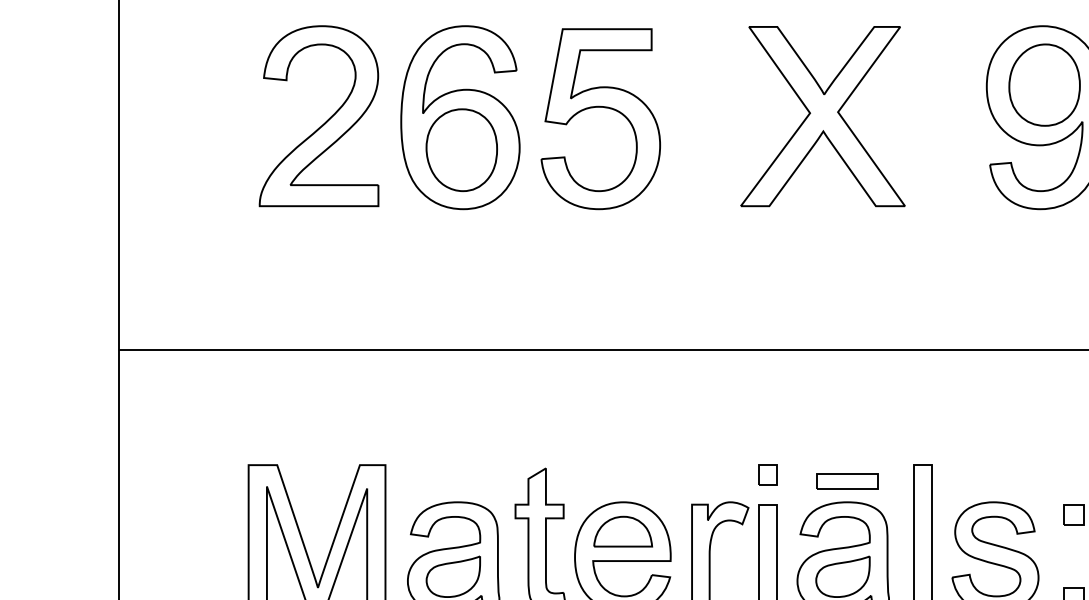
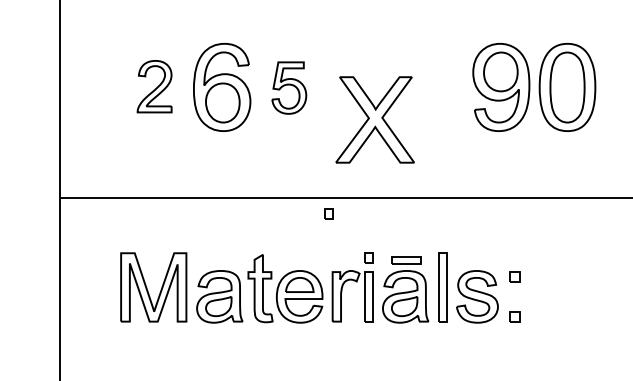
part: (318, 115) -> (154, 86), size x0.6
part: (821, 115) -> (374, 119), moved
part: (601, 117) -> (289, 87), size x0.6
part: (683, 381) -> (328, 213), added

